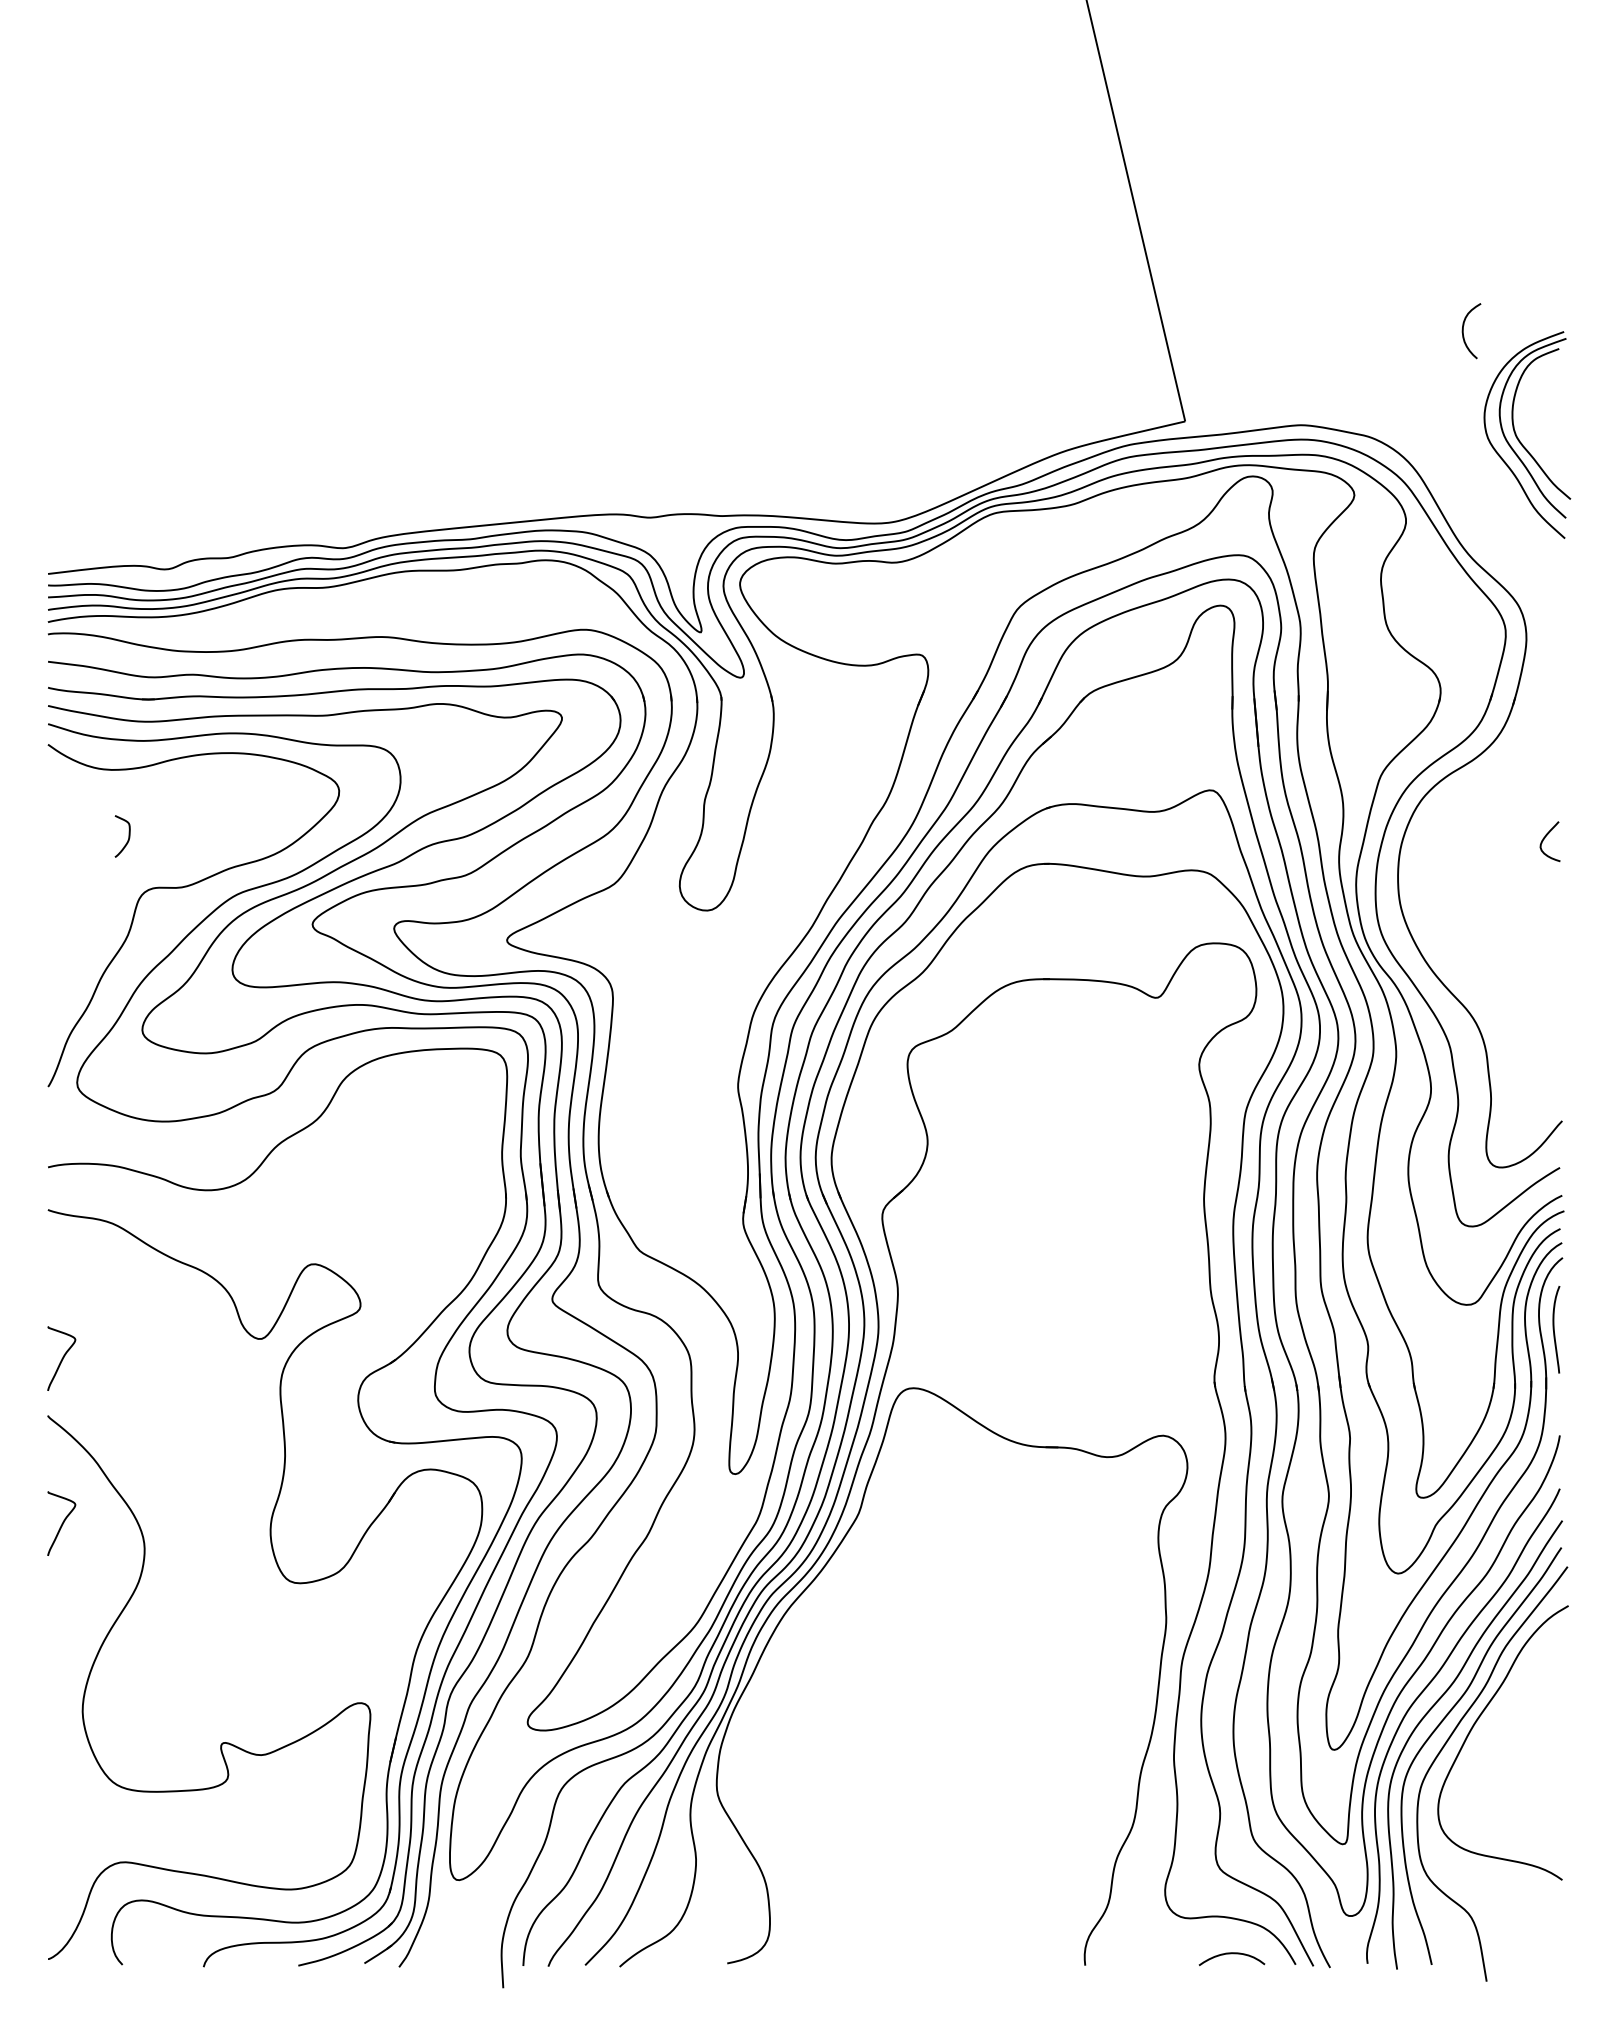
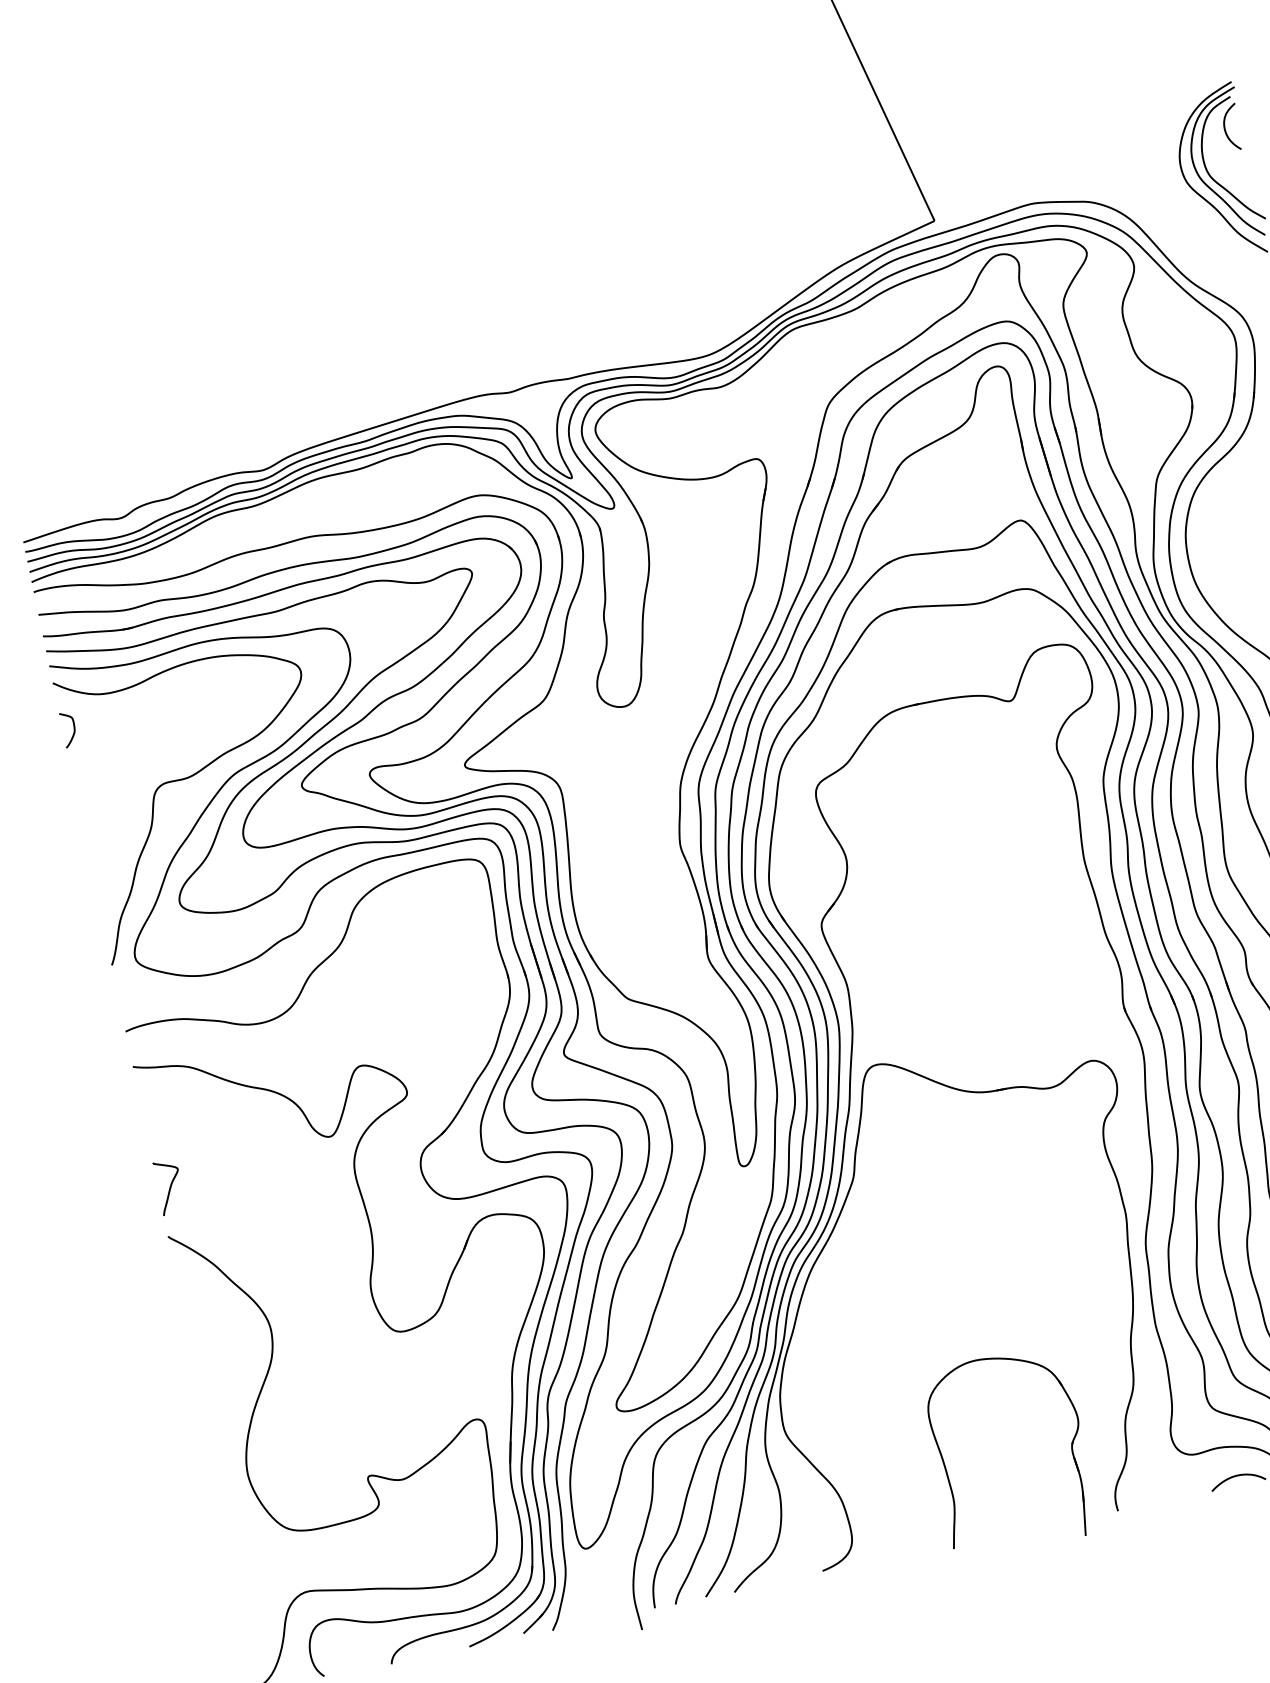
curve: (1463, 331) -> (1225, 129), moved
curve: (128, 836) -> (73, 728), moved
part: (61, 1523) -> (198, 1323), removed
part: (1045, 1884) -> (1071, 1451), added

